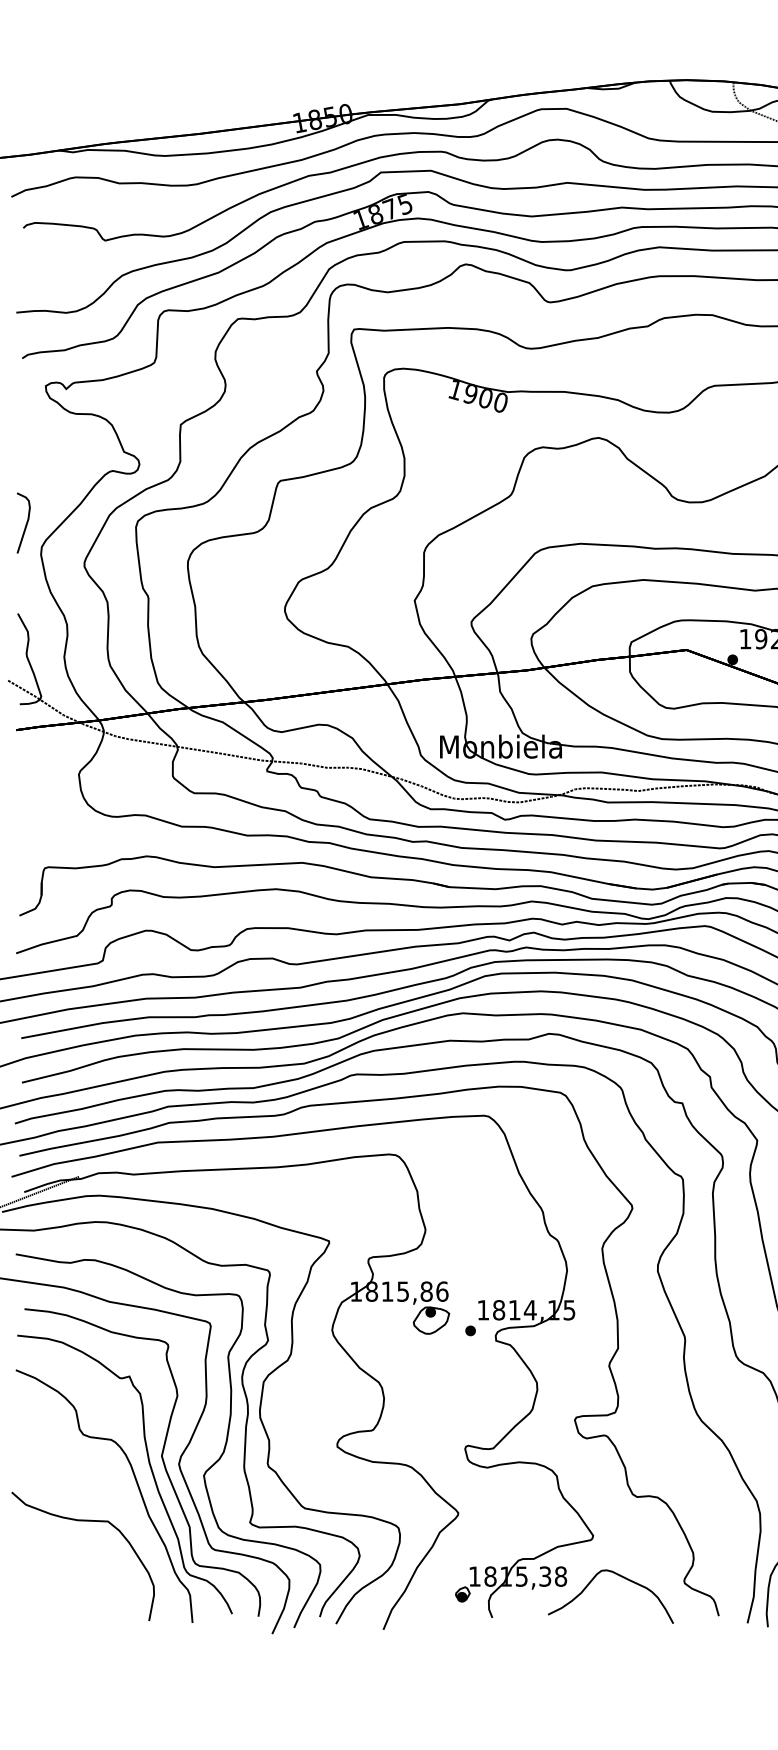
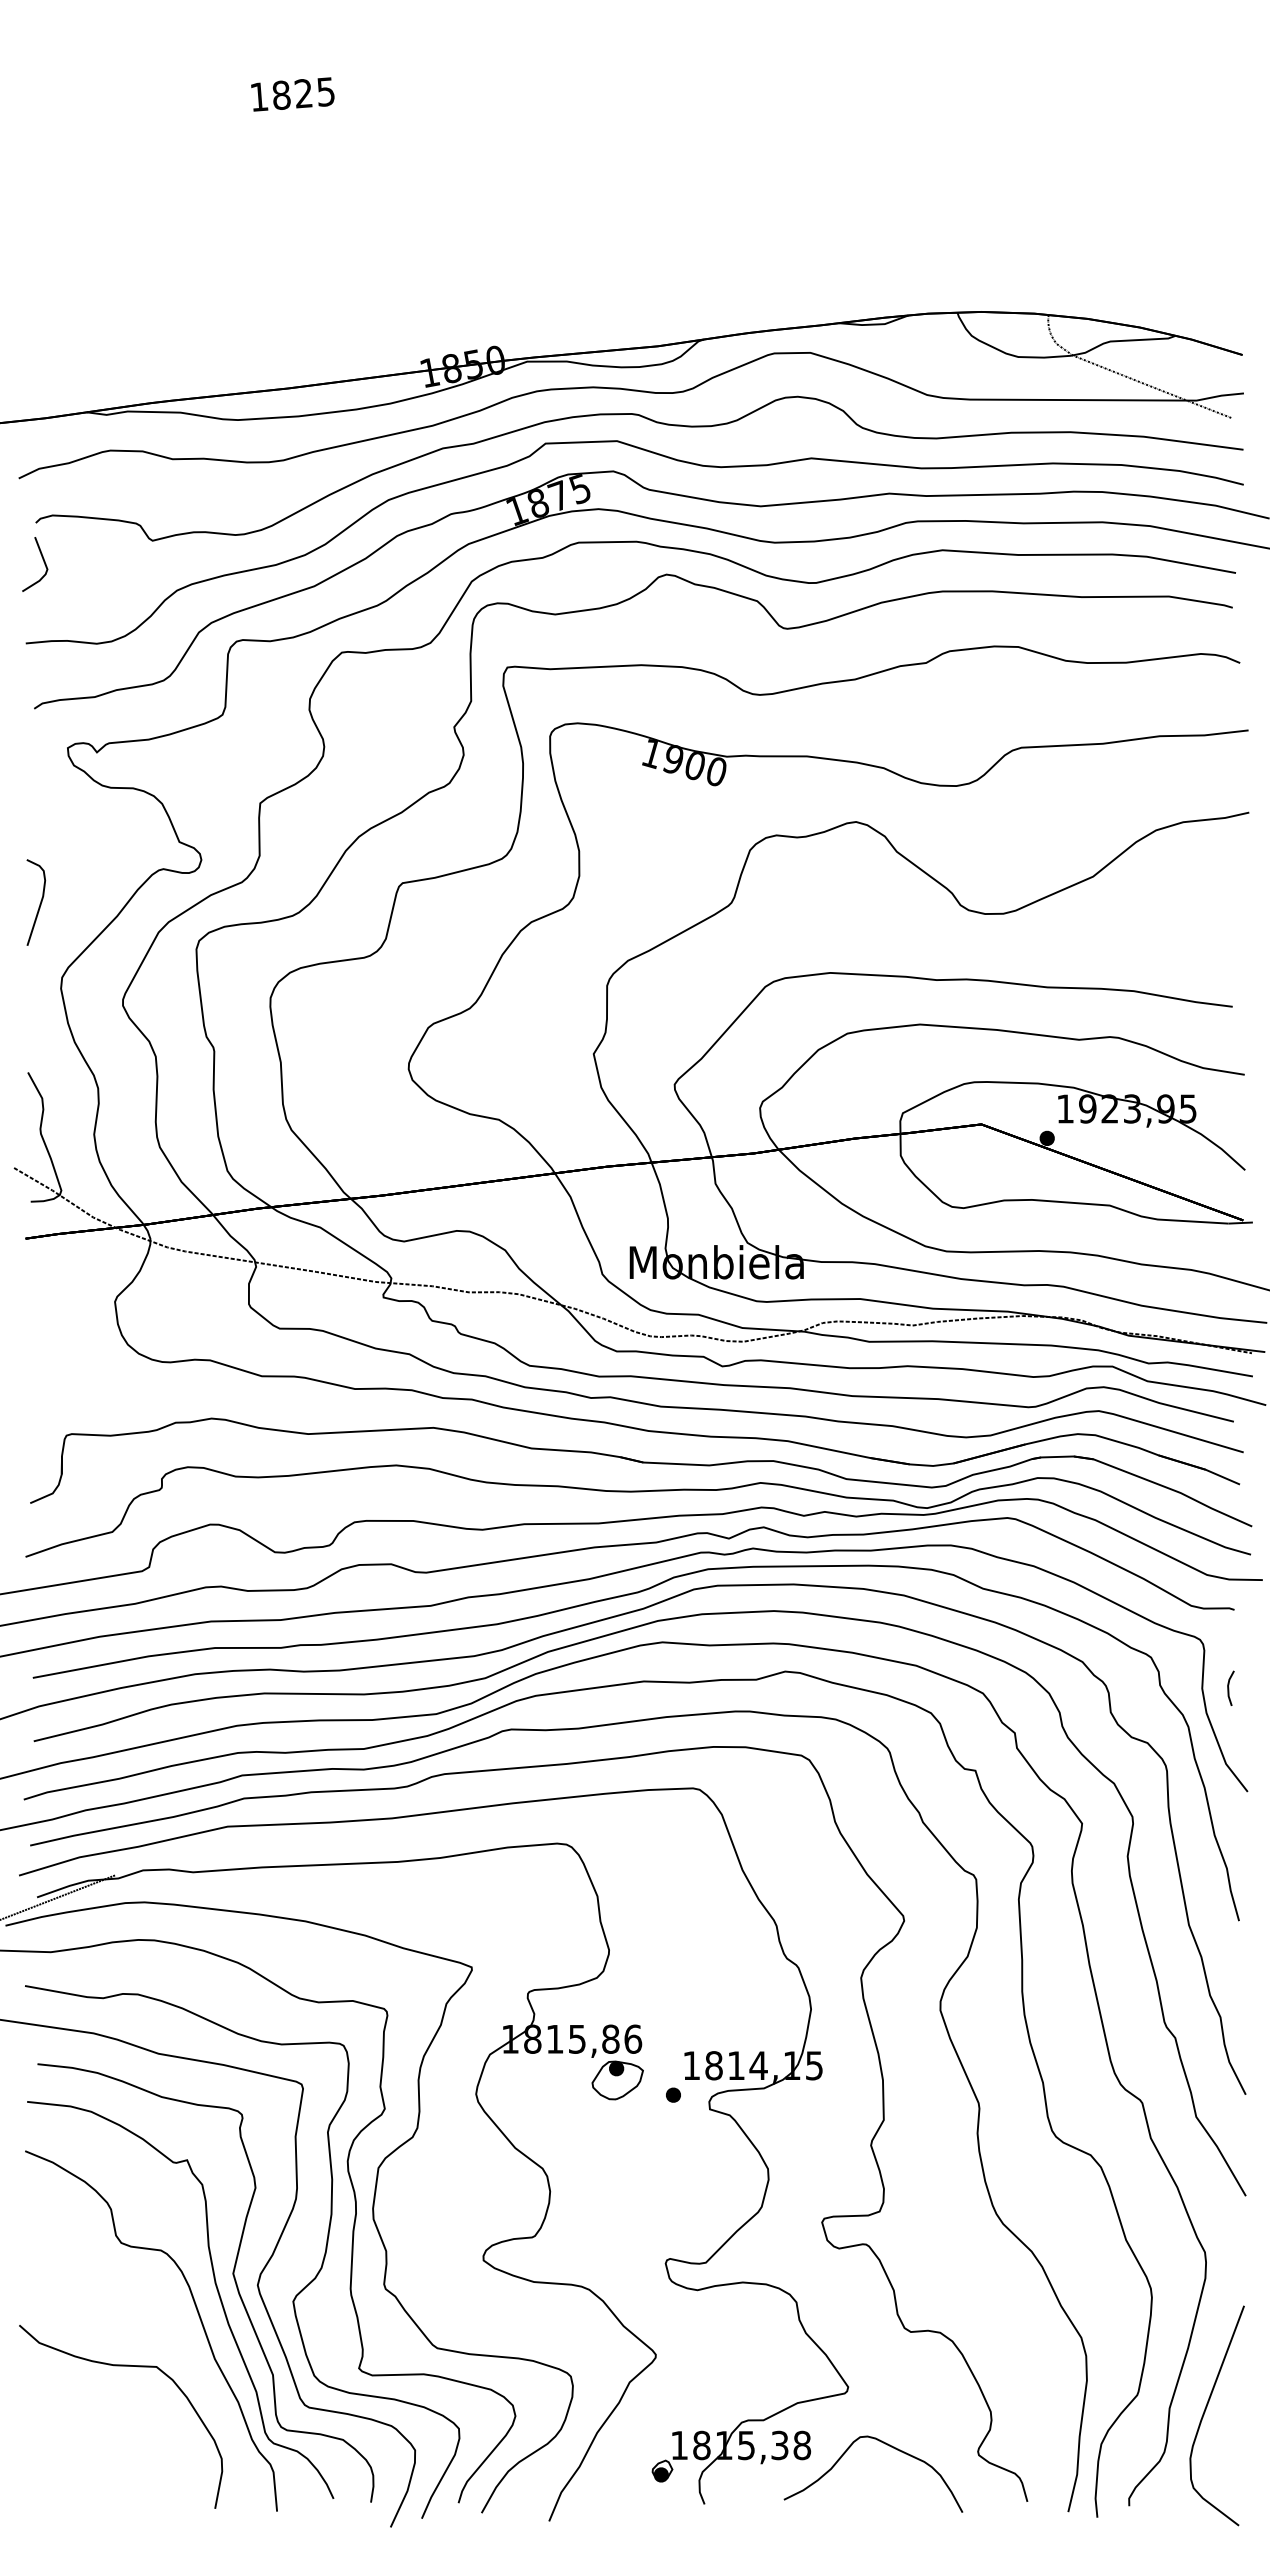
line: (28, 255) -> (43, 562), added
curve: (25, 524) -> (39, 904), moved

